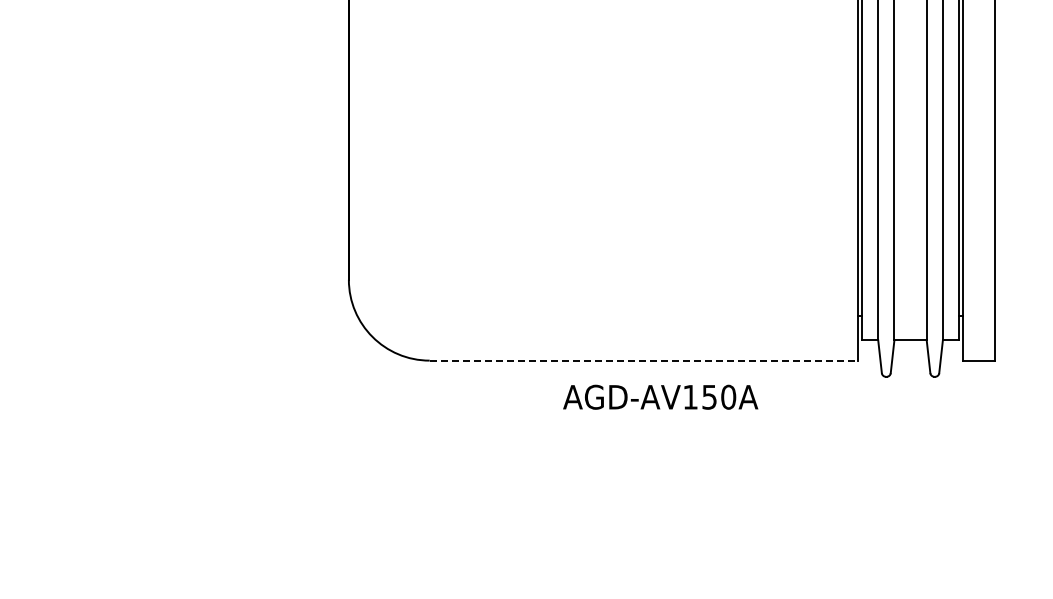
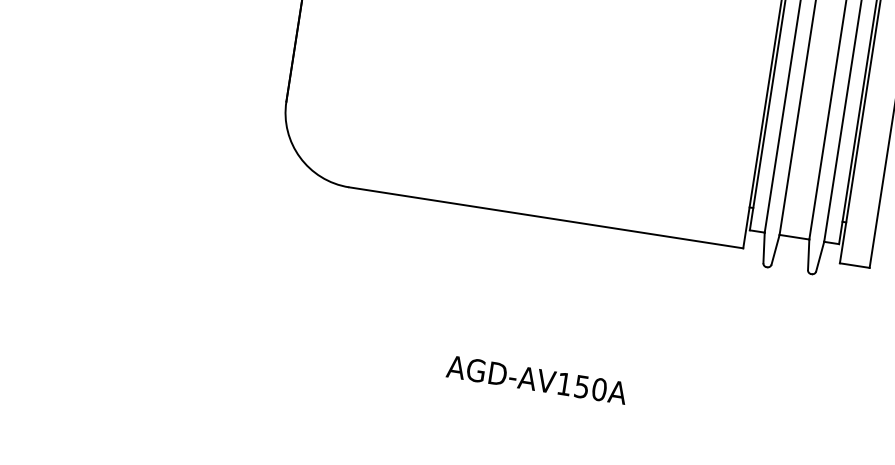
line: (644, 360) -> (546, 217), dashed -> solid
text: (660, 396) -> (536, 379), moved

